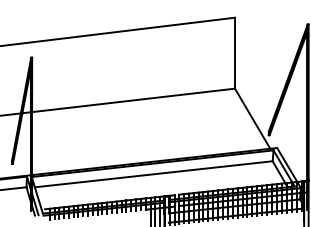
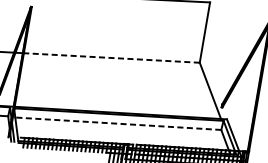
line: (133, 100) -> (111, 58), solid -> dashed
line: (153, 174) -> (118, 123), solid -> dashed

